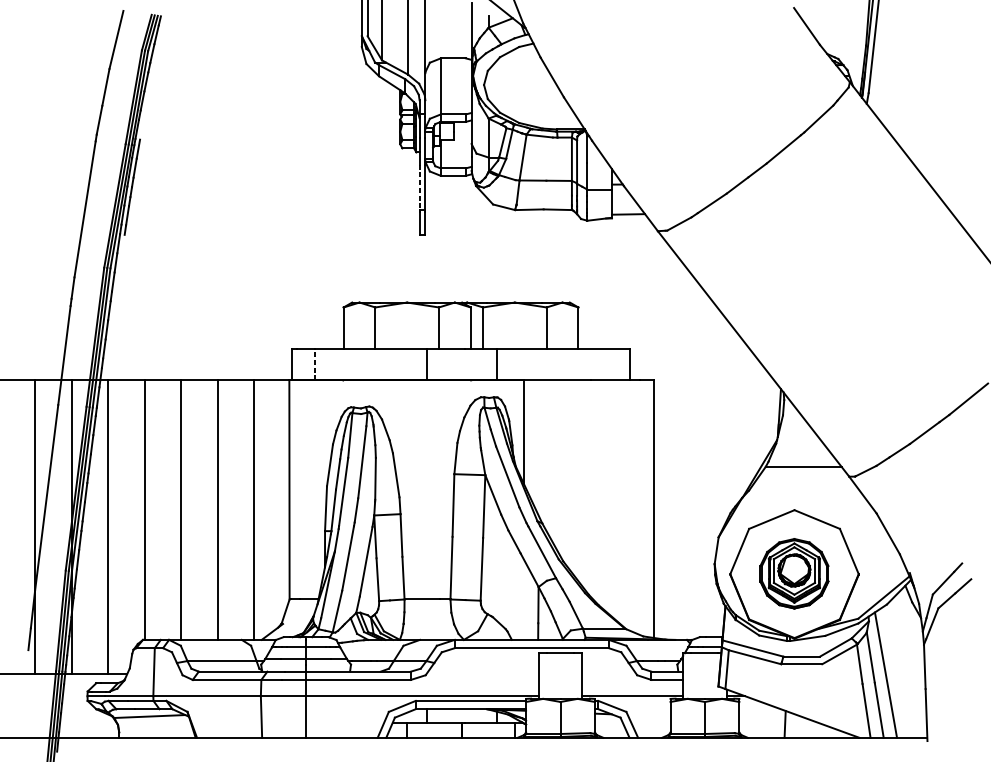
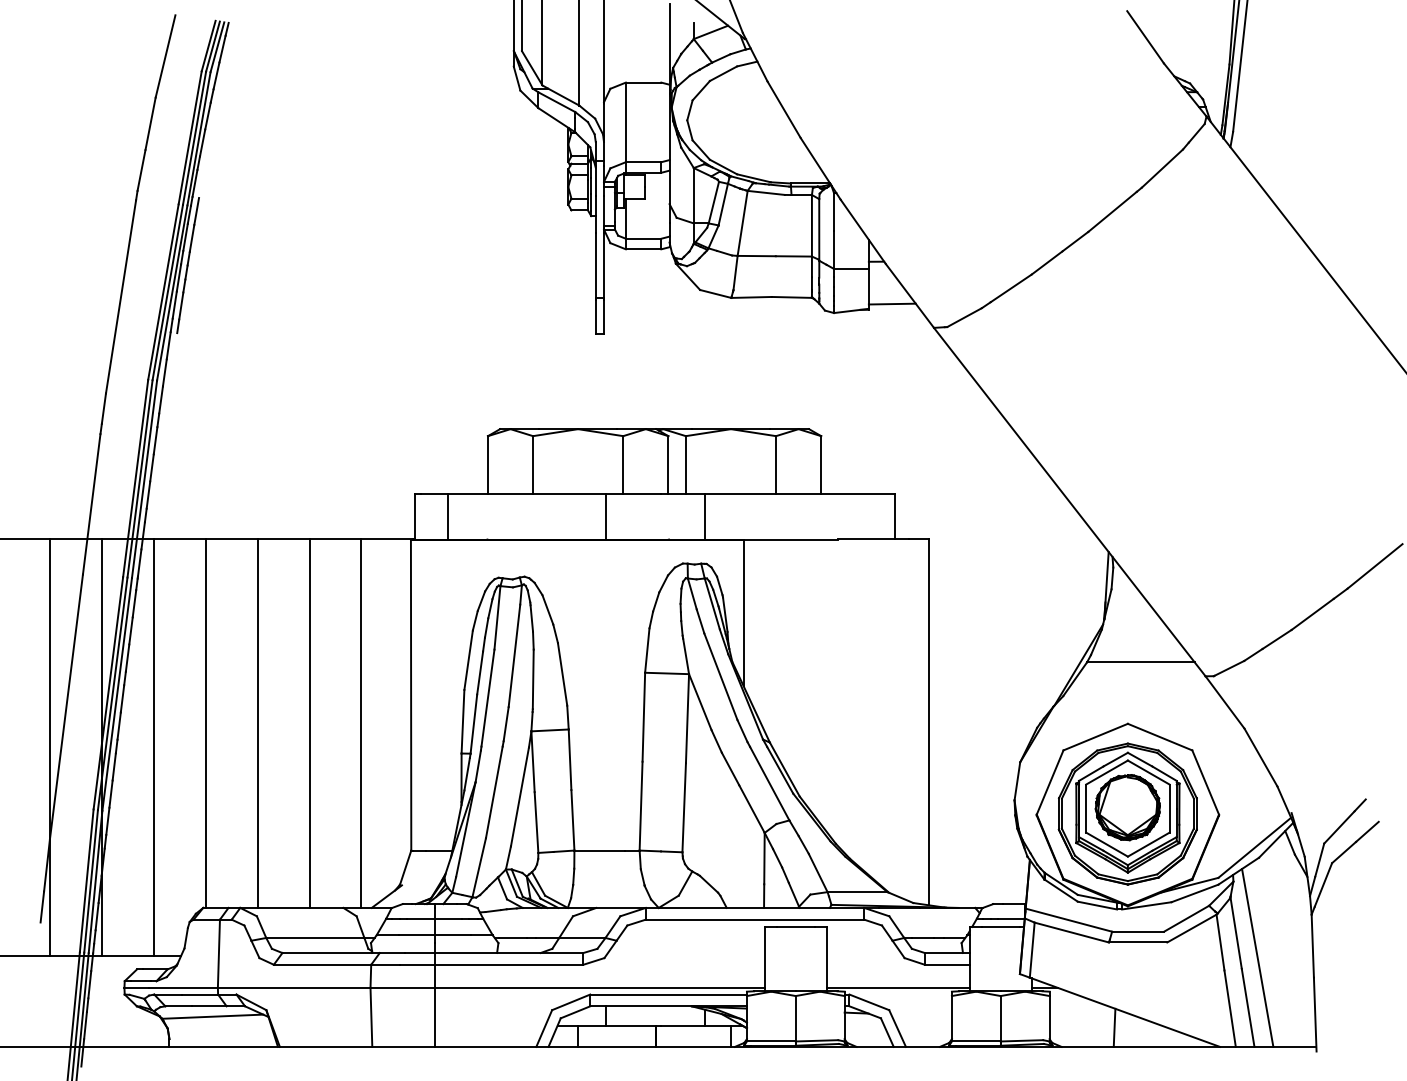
line: (419, 187) -> (595, 266), dashed -> solid
line: (315, 364) -> (447, 517), dashed -> solid
part: (794, 573) -> (1127, 813), size x1.43

